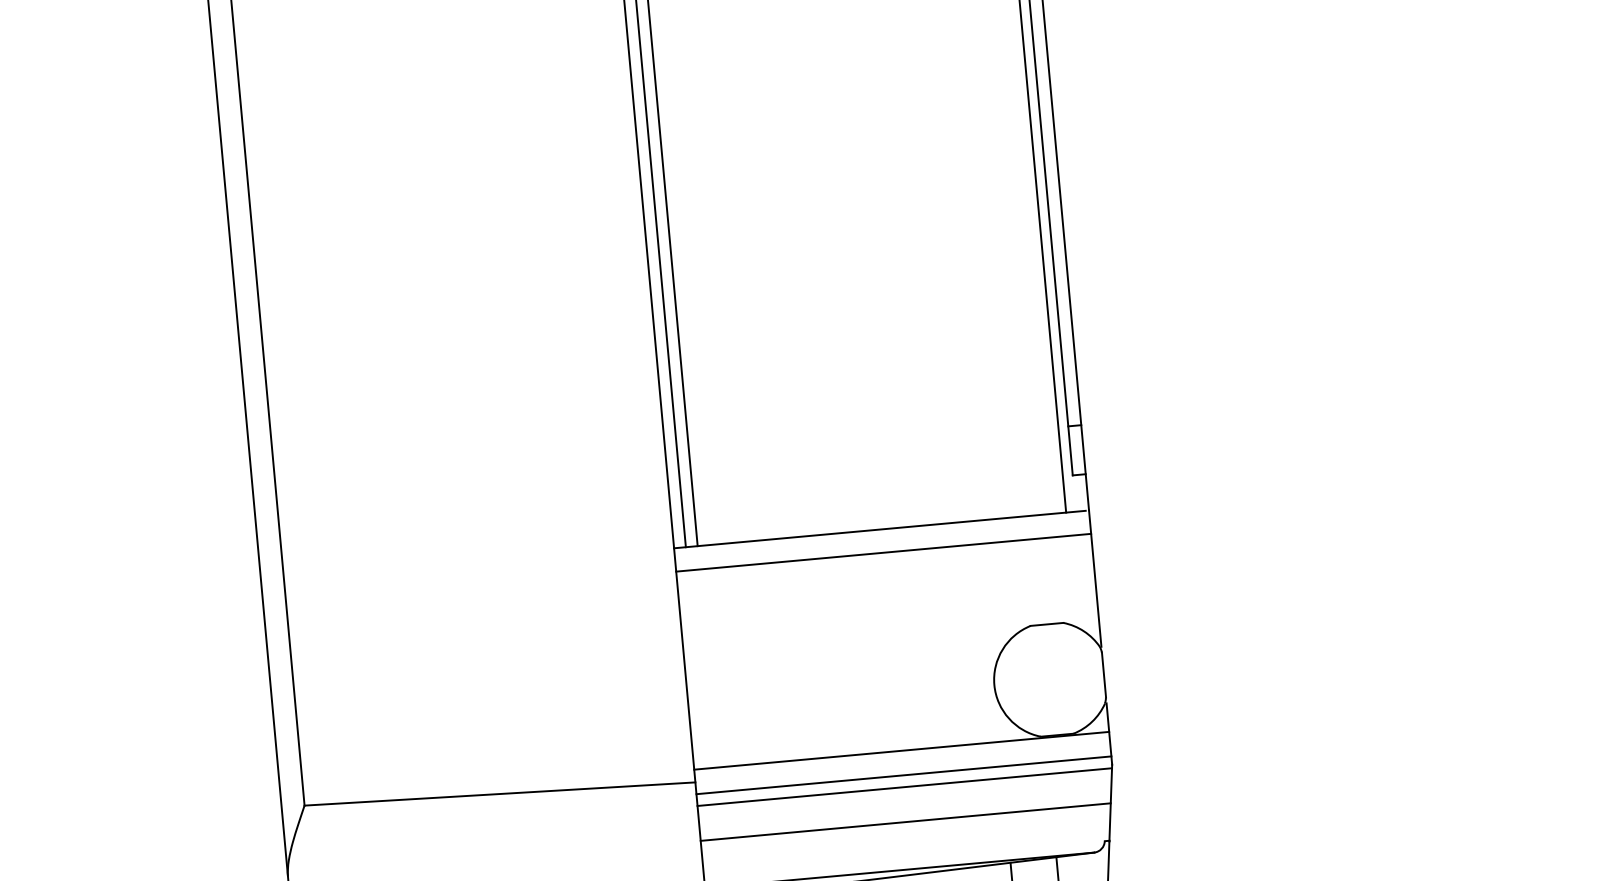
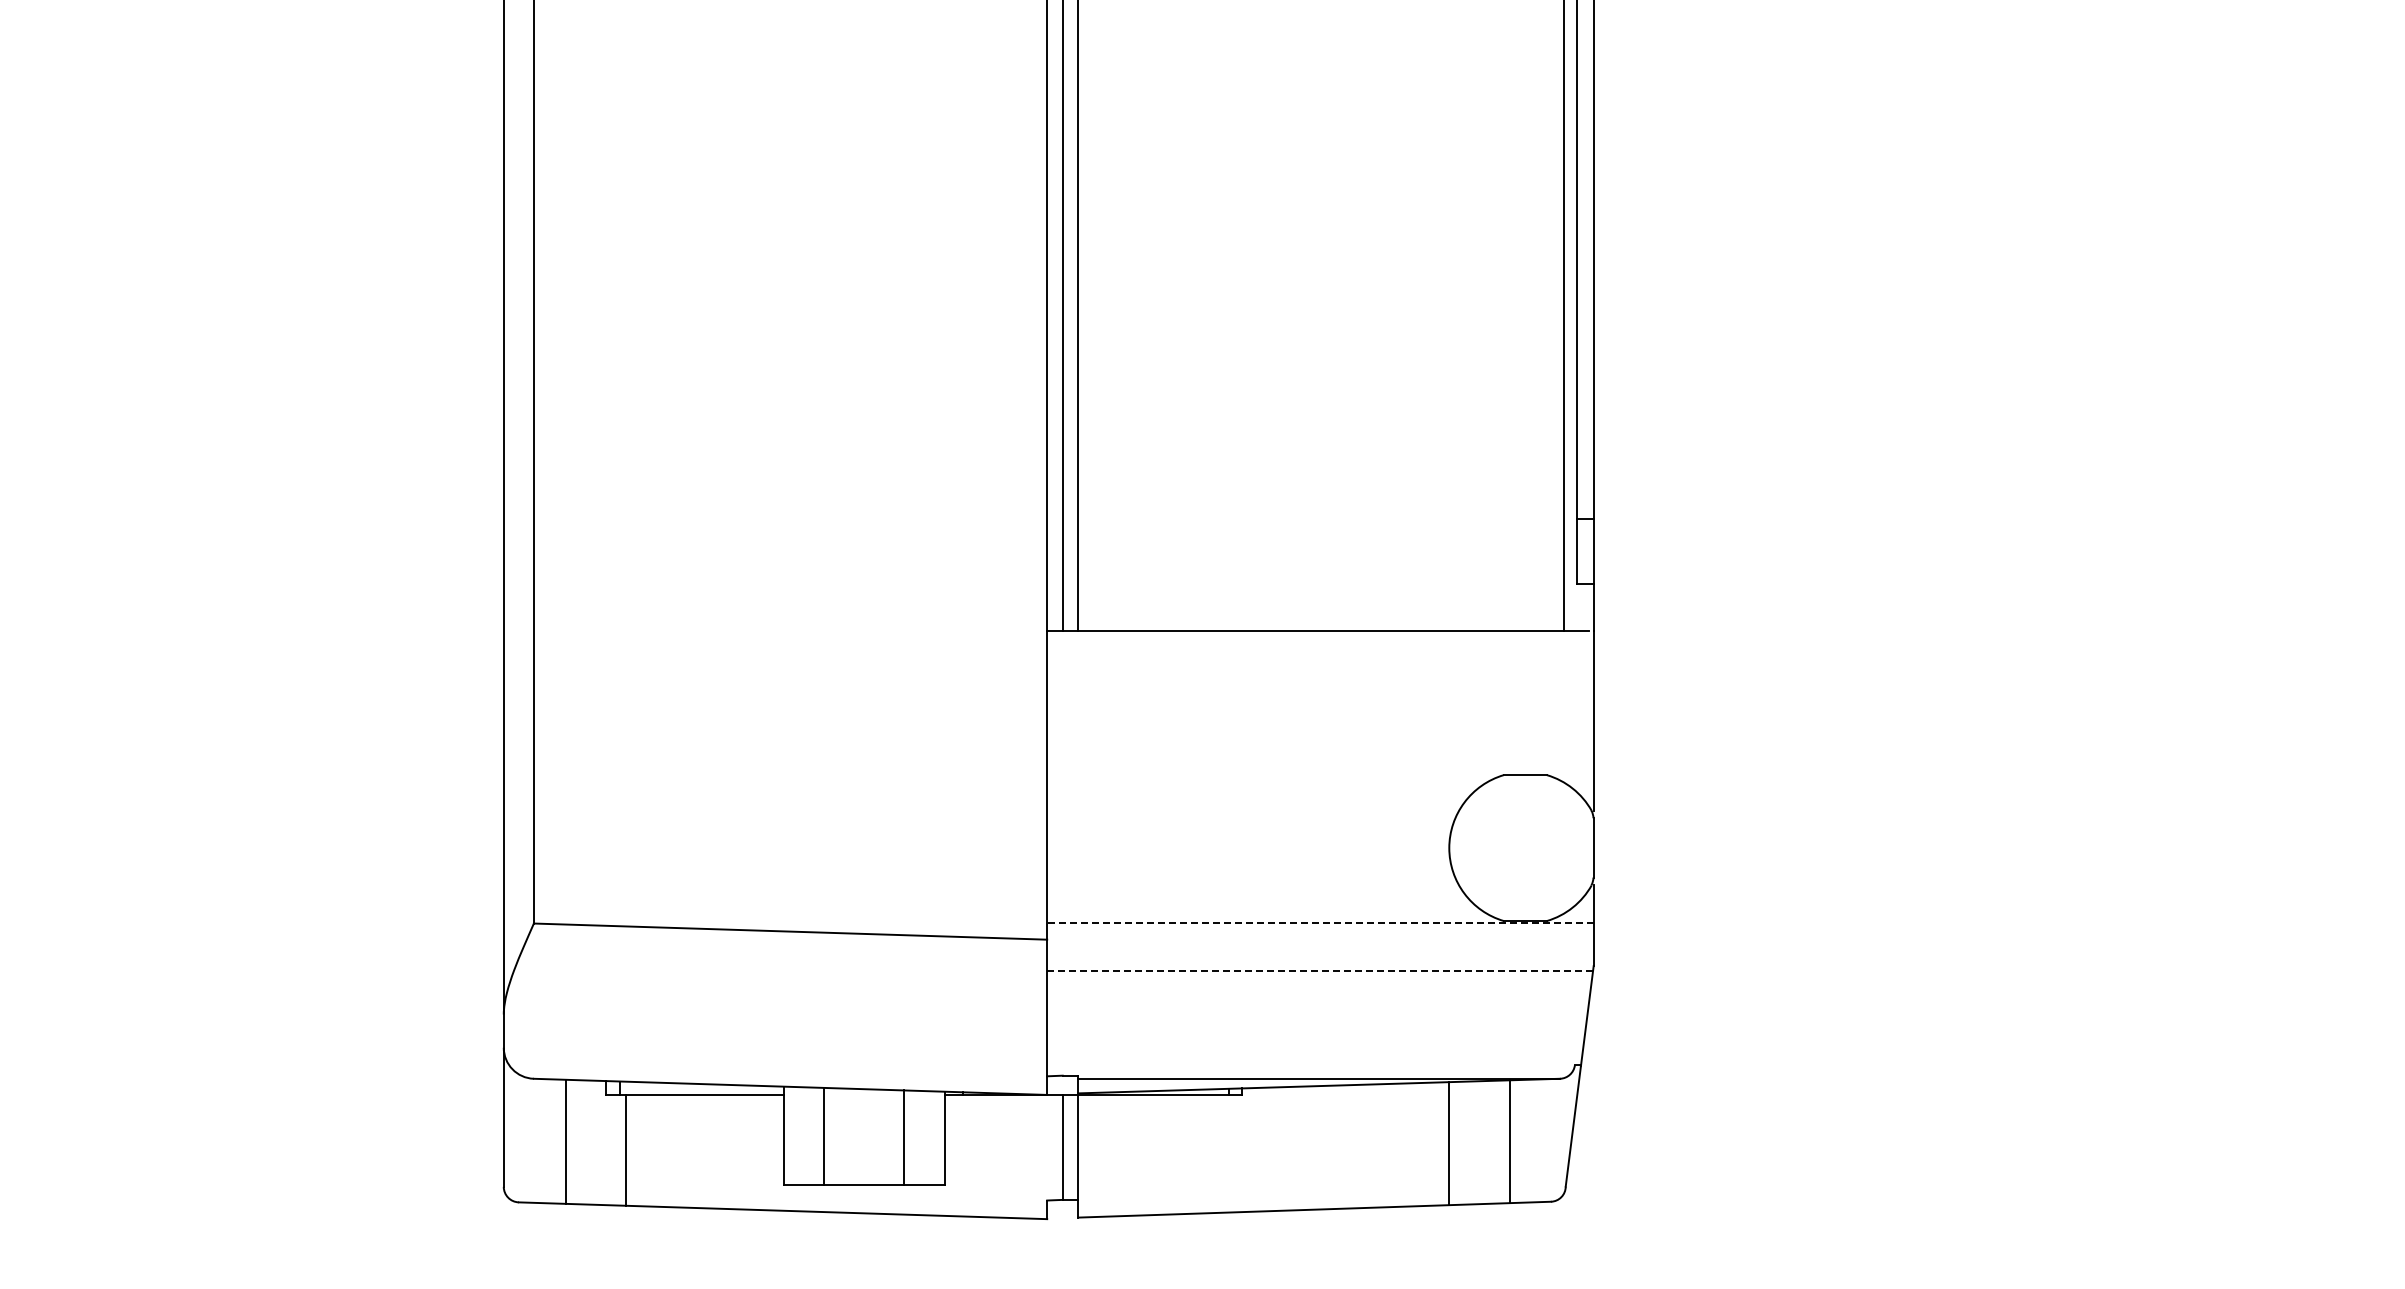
line: (883, 553) -> (1320, 662), removed
line: (900, 750) -> (1319, 922), solid -> dashed
line: (904, 775) -> (1320, 955), removed
line: (905, 786) -> (1320, 970), solid -> dashed
line: (905, 822) -> (1317, 1016), removed

